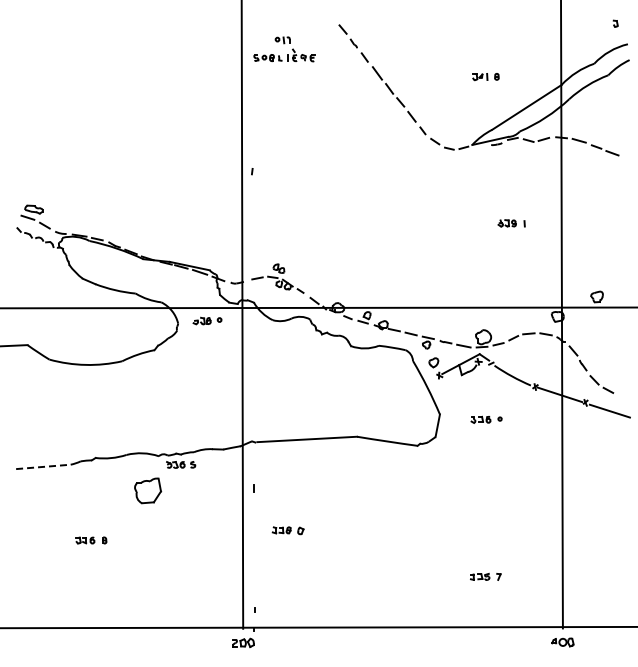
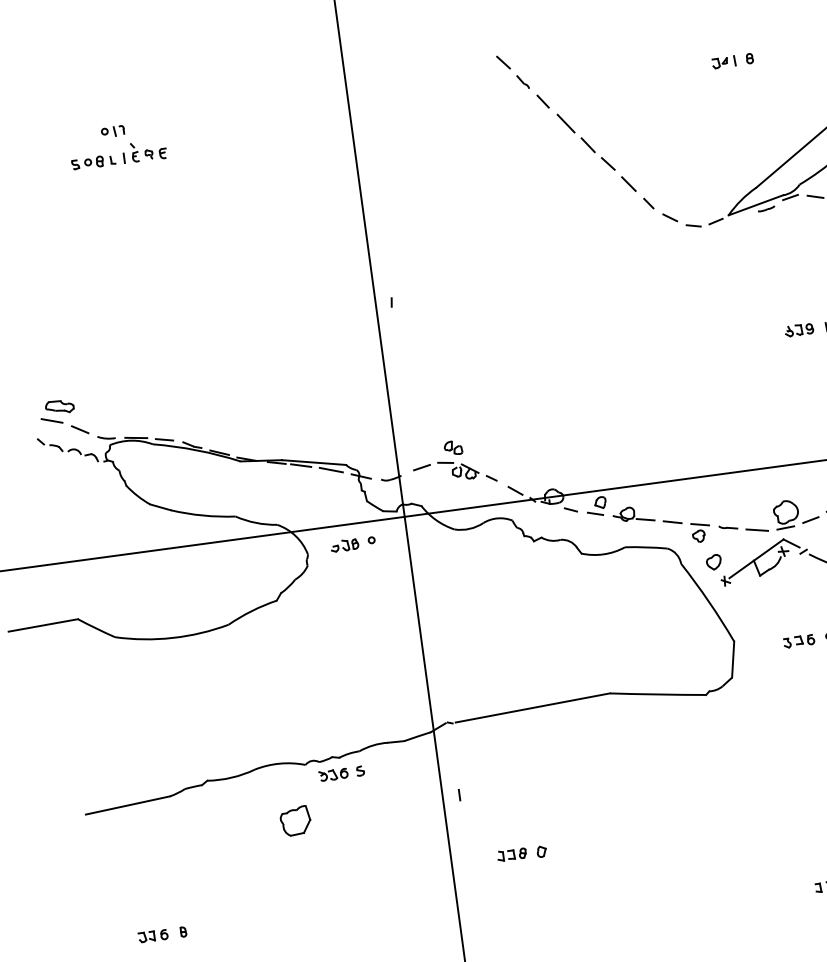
part: (284, 49) -> (117, 145), moved
part: (485, 77) -> (732, 62), moved
line: (43, 466) -> (127, 804), dashed -> solid
part: (147, 490) -> (294, 820), size x0.71
part: (91, 540) -> (162, 934), moved

